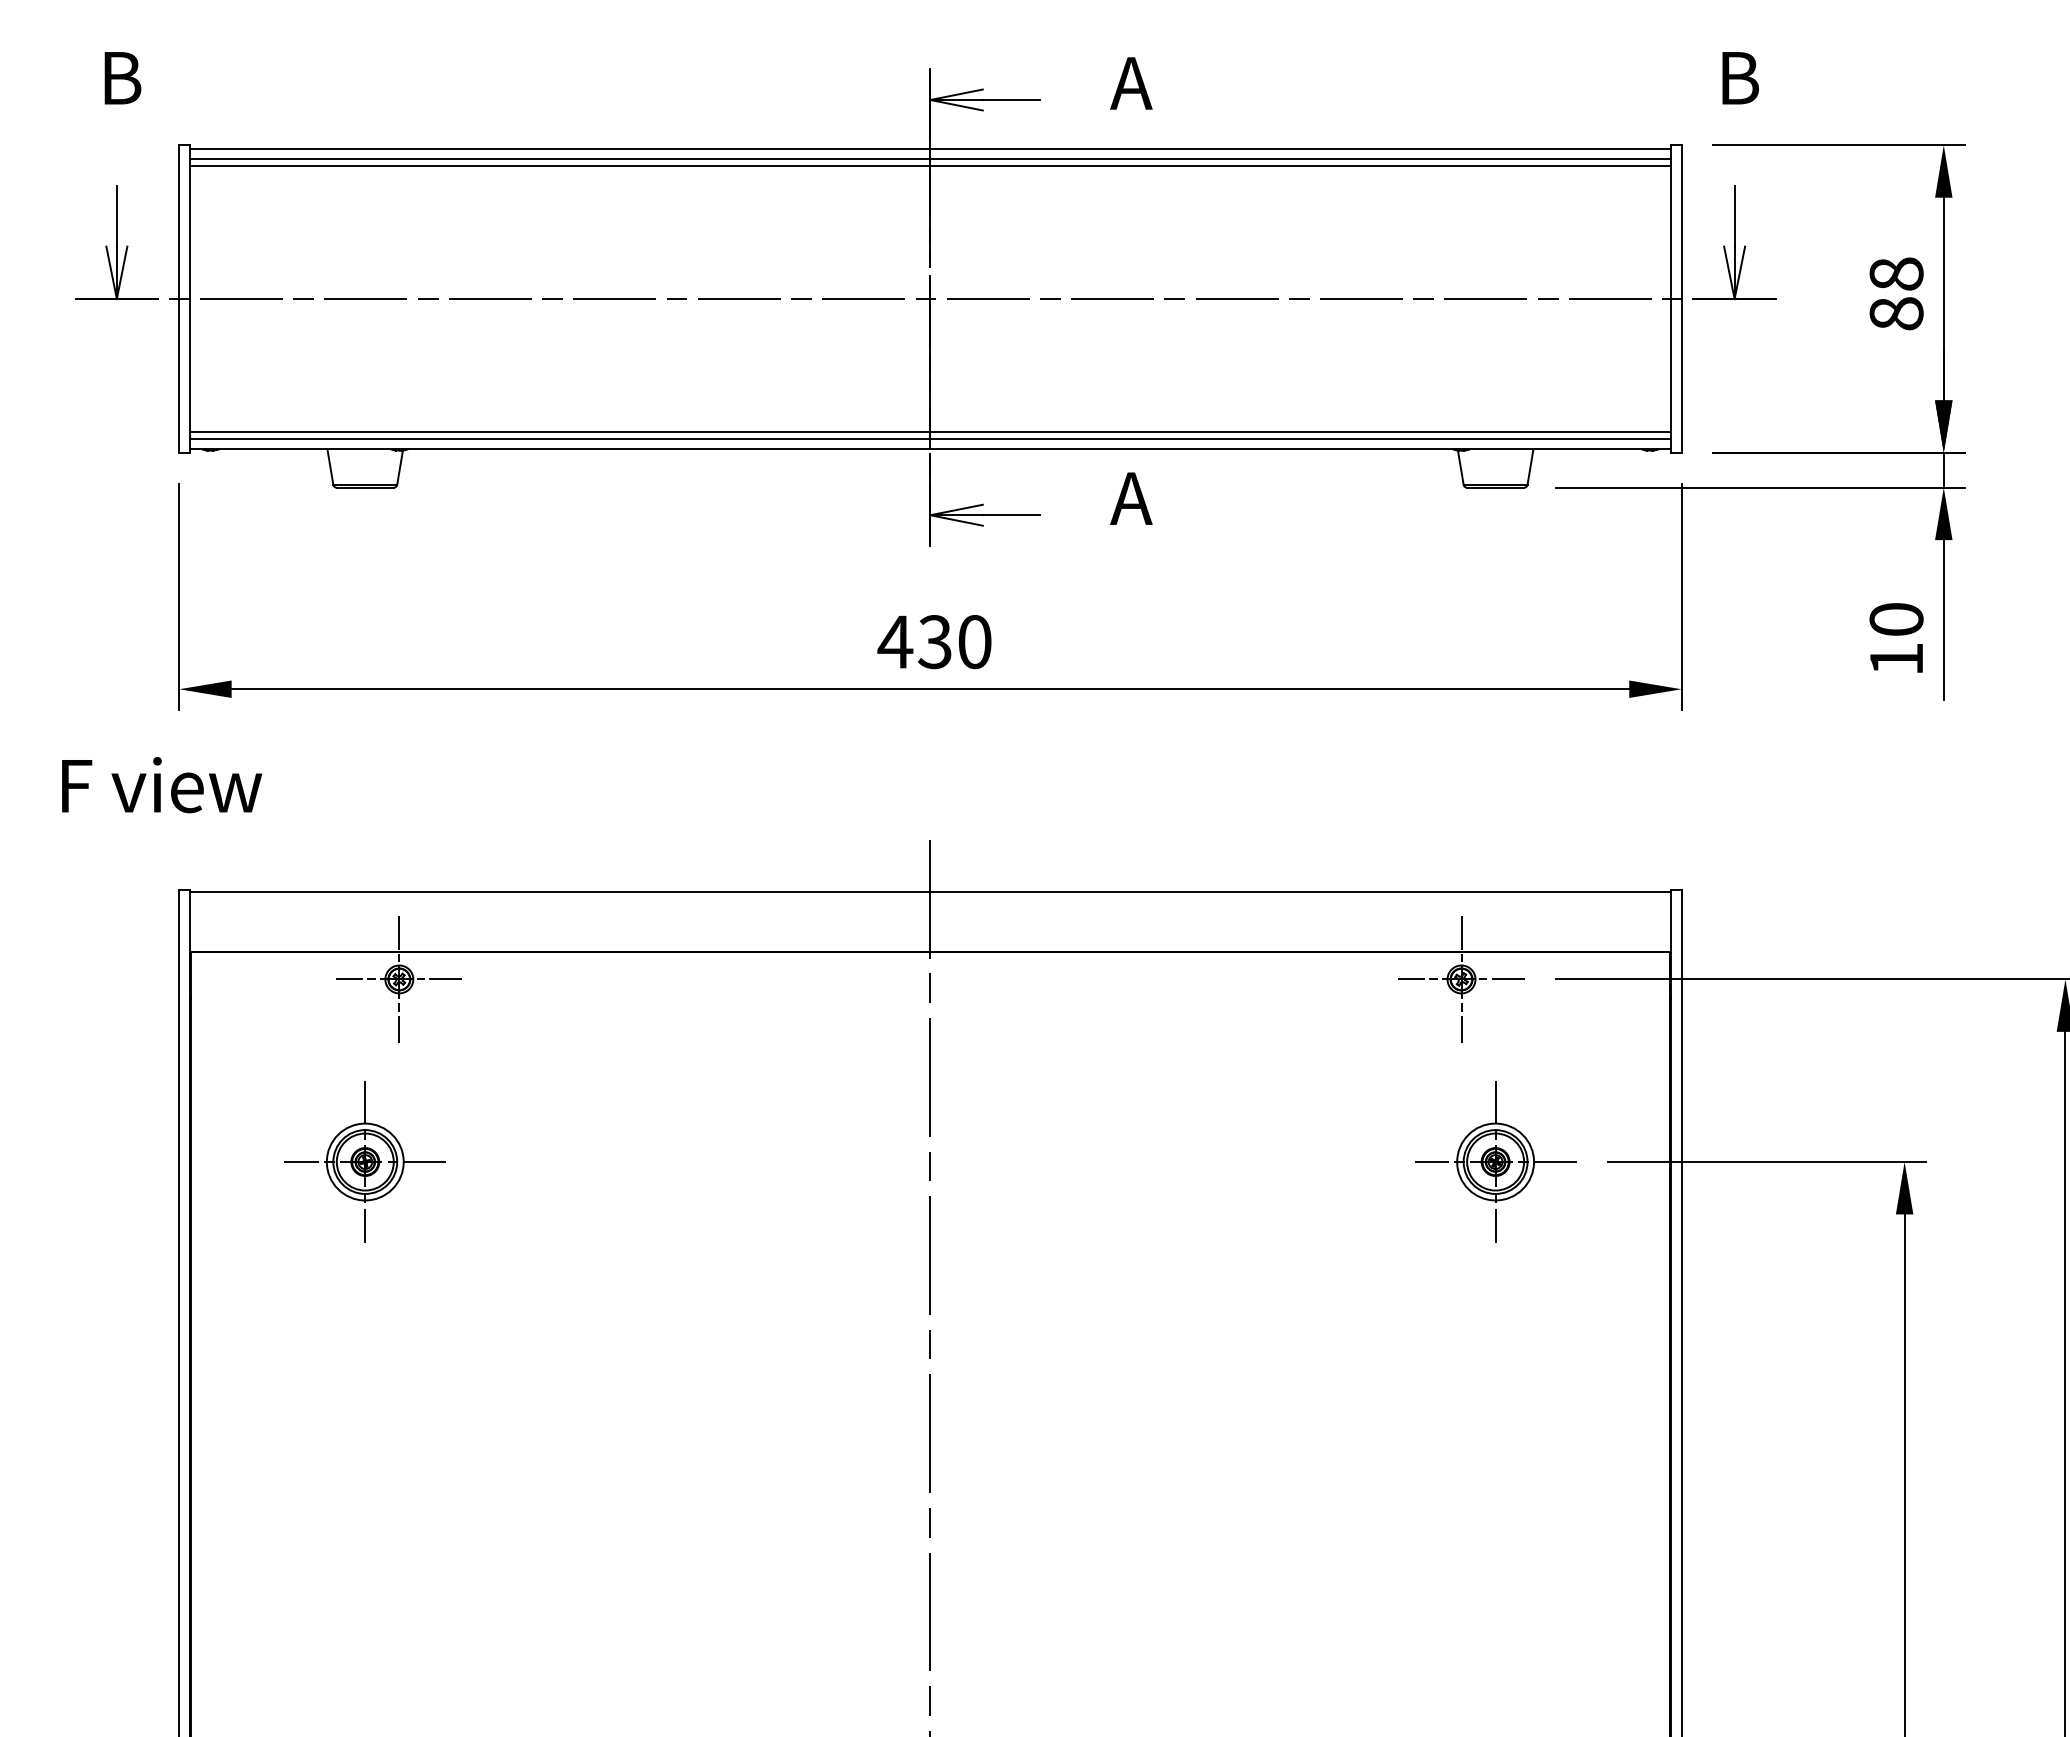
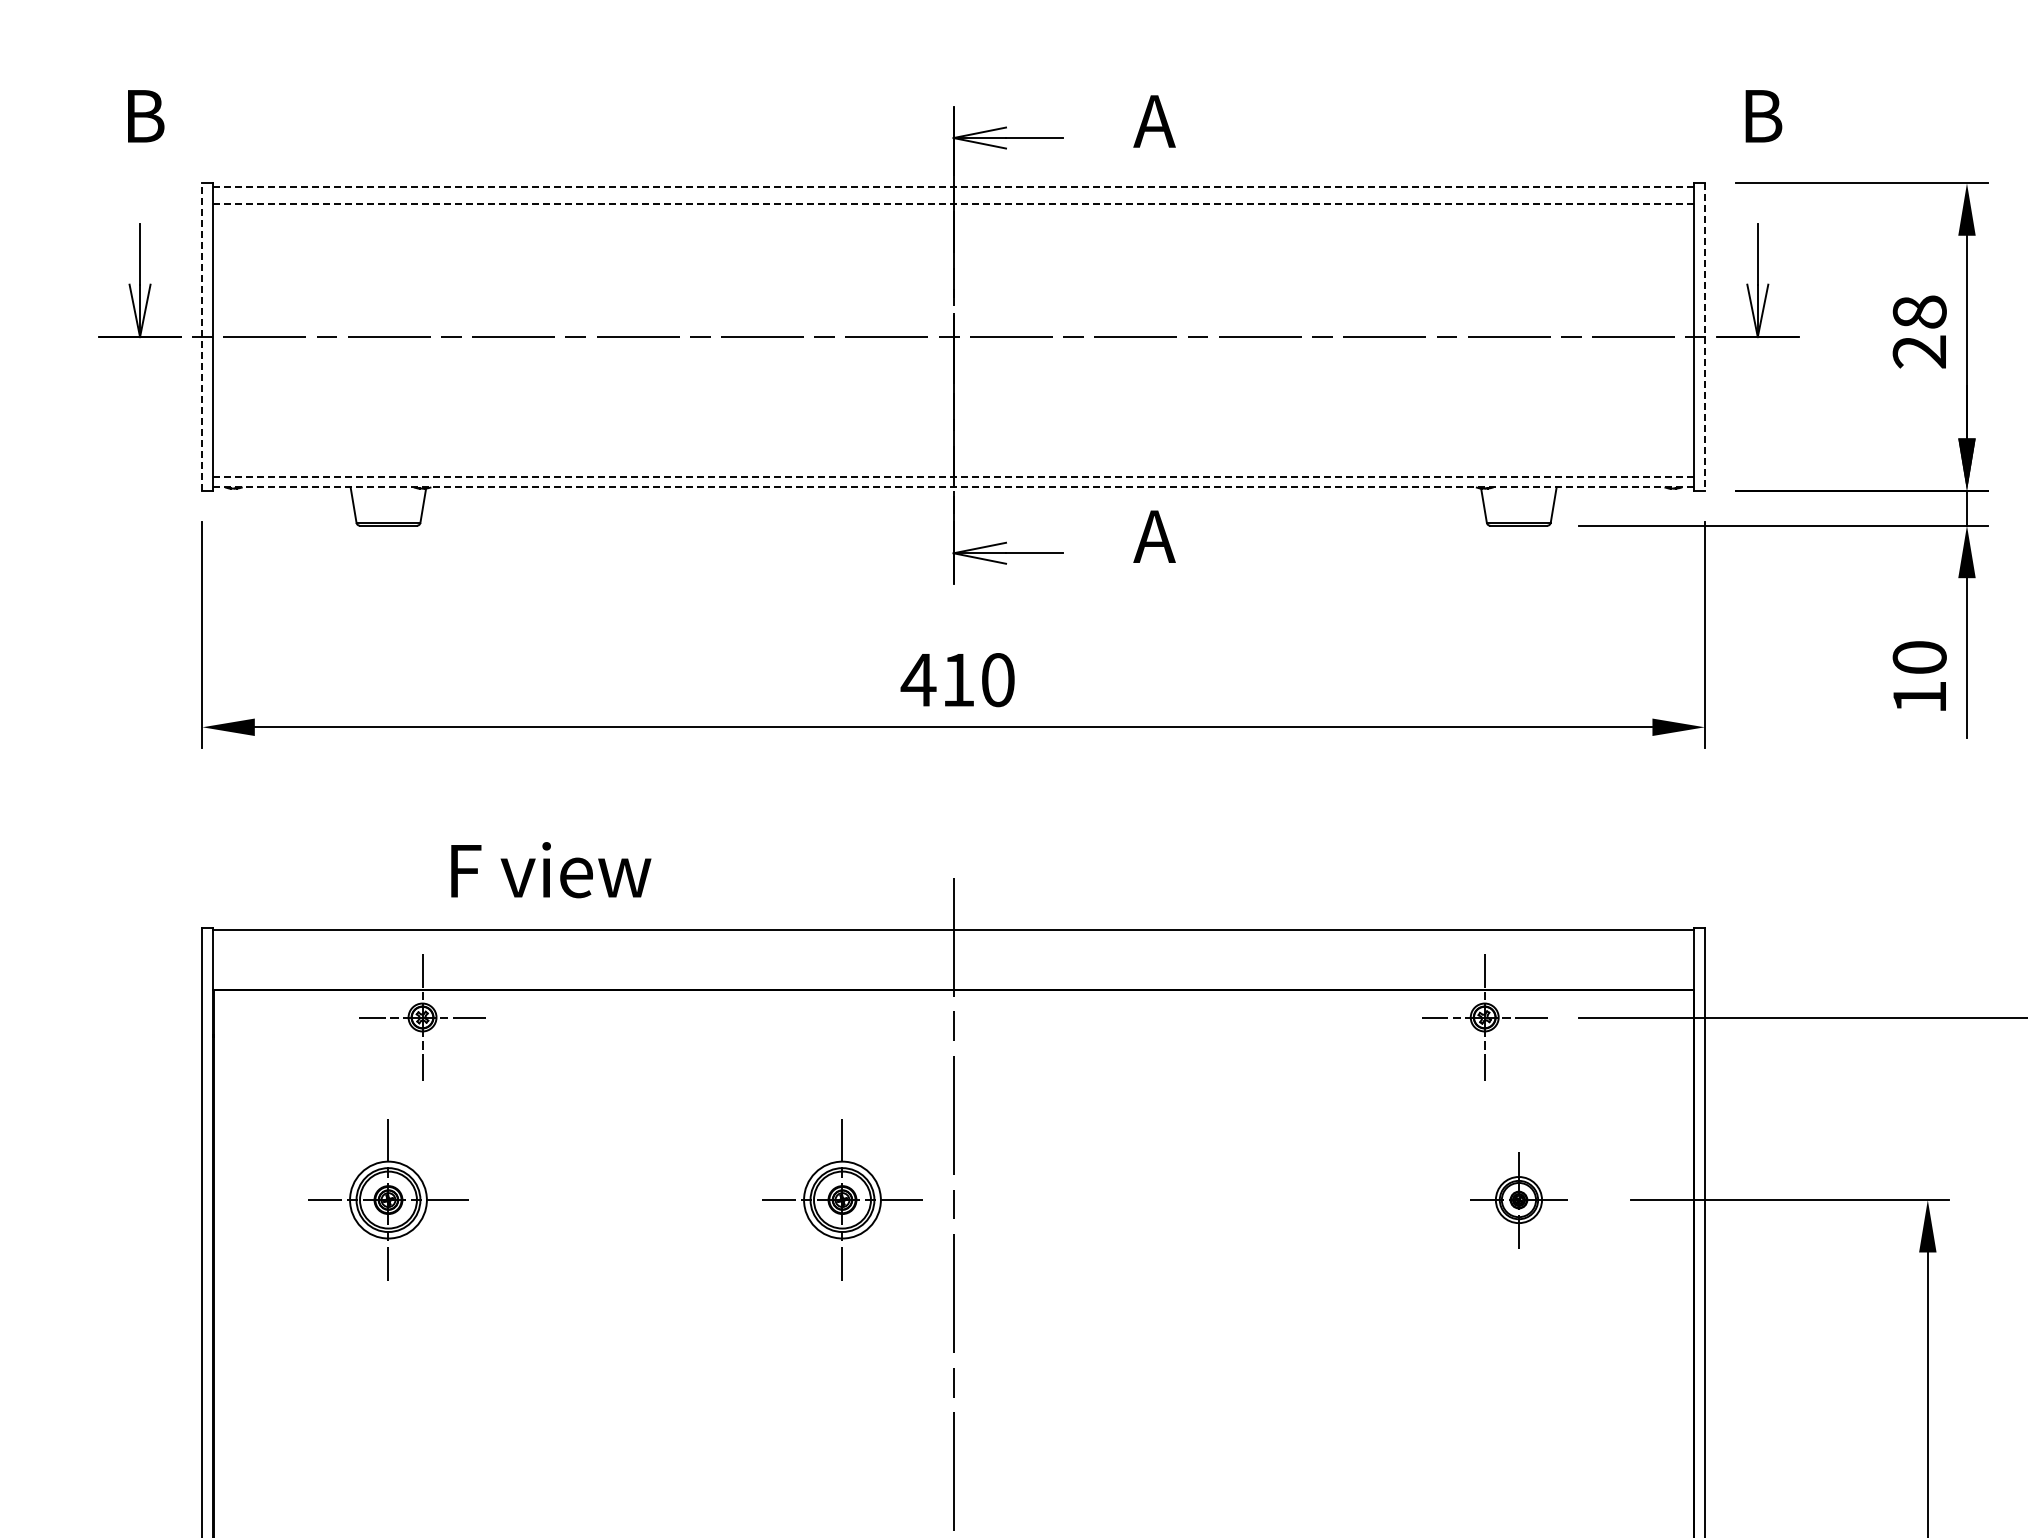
line: (930, 148) -> (953, 186), solid -> dashed
line: (930, 159) -> (953, 197), removed
line: (930, 166) -> (953, 204), solid -> dashed
line: (179, 299) -> (202, 337), solid -> dashed
line: (1681, 299) -> (1704, 337), solid -> dashed
text: (1896, 313) -> (1919, 351), 88 -> 28
line: (930, 431) -> (953, 469), removed
line: (930, 438) -> (953, 476), solid -> dashed
line: (930, 449) -> (953, 487), solid -> dashed
text: (934, 642) -> (957, 680), 430 -> 410
text: (162, 785) -> (551, 870), moved
part: (818, 1161) -> (841, 1199), added
part: (1495, 1161) -> (1518, 1199), size x0.6

